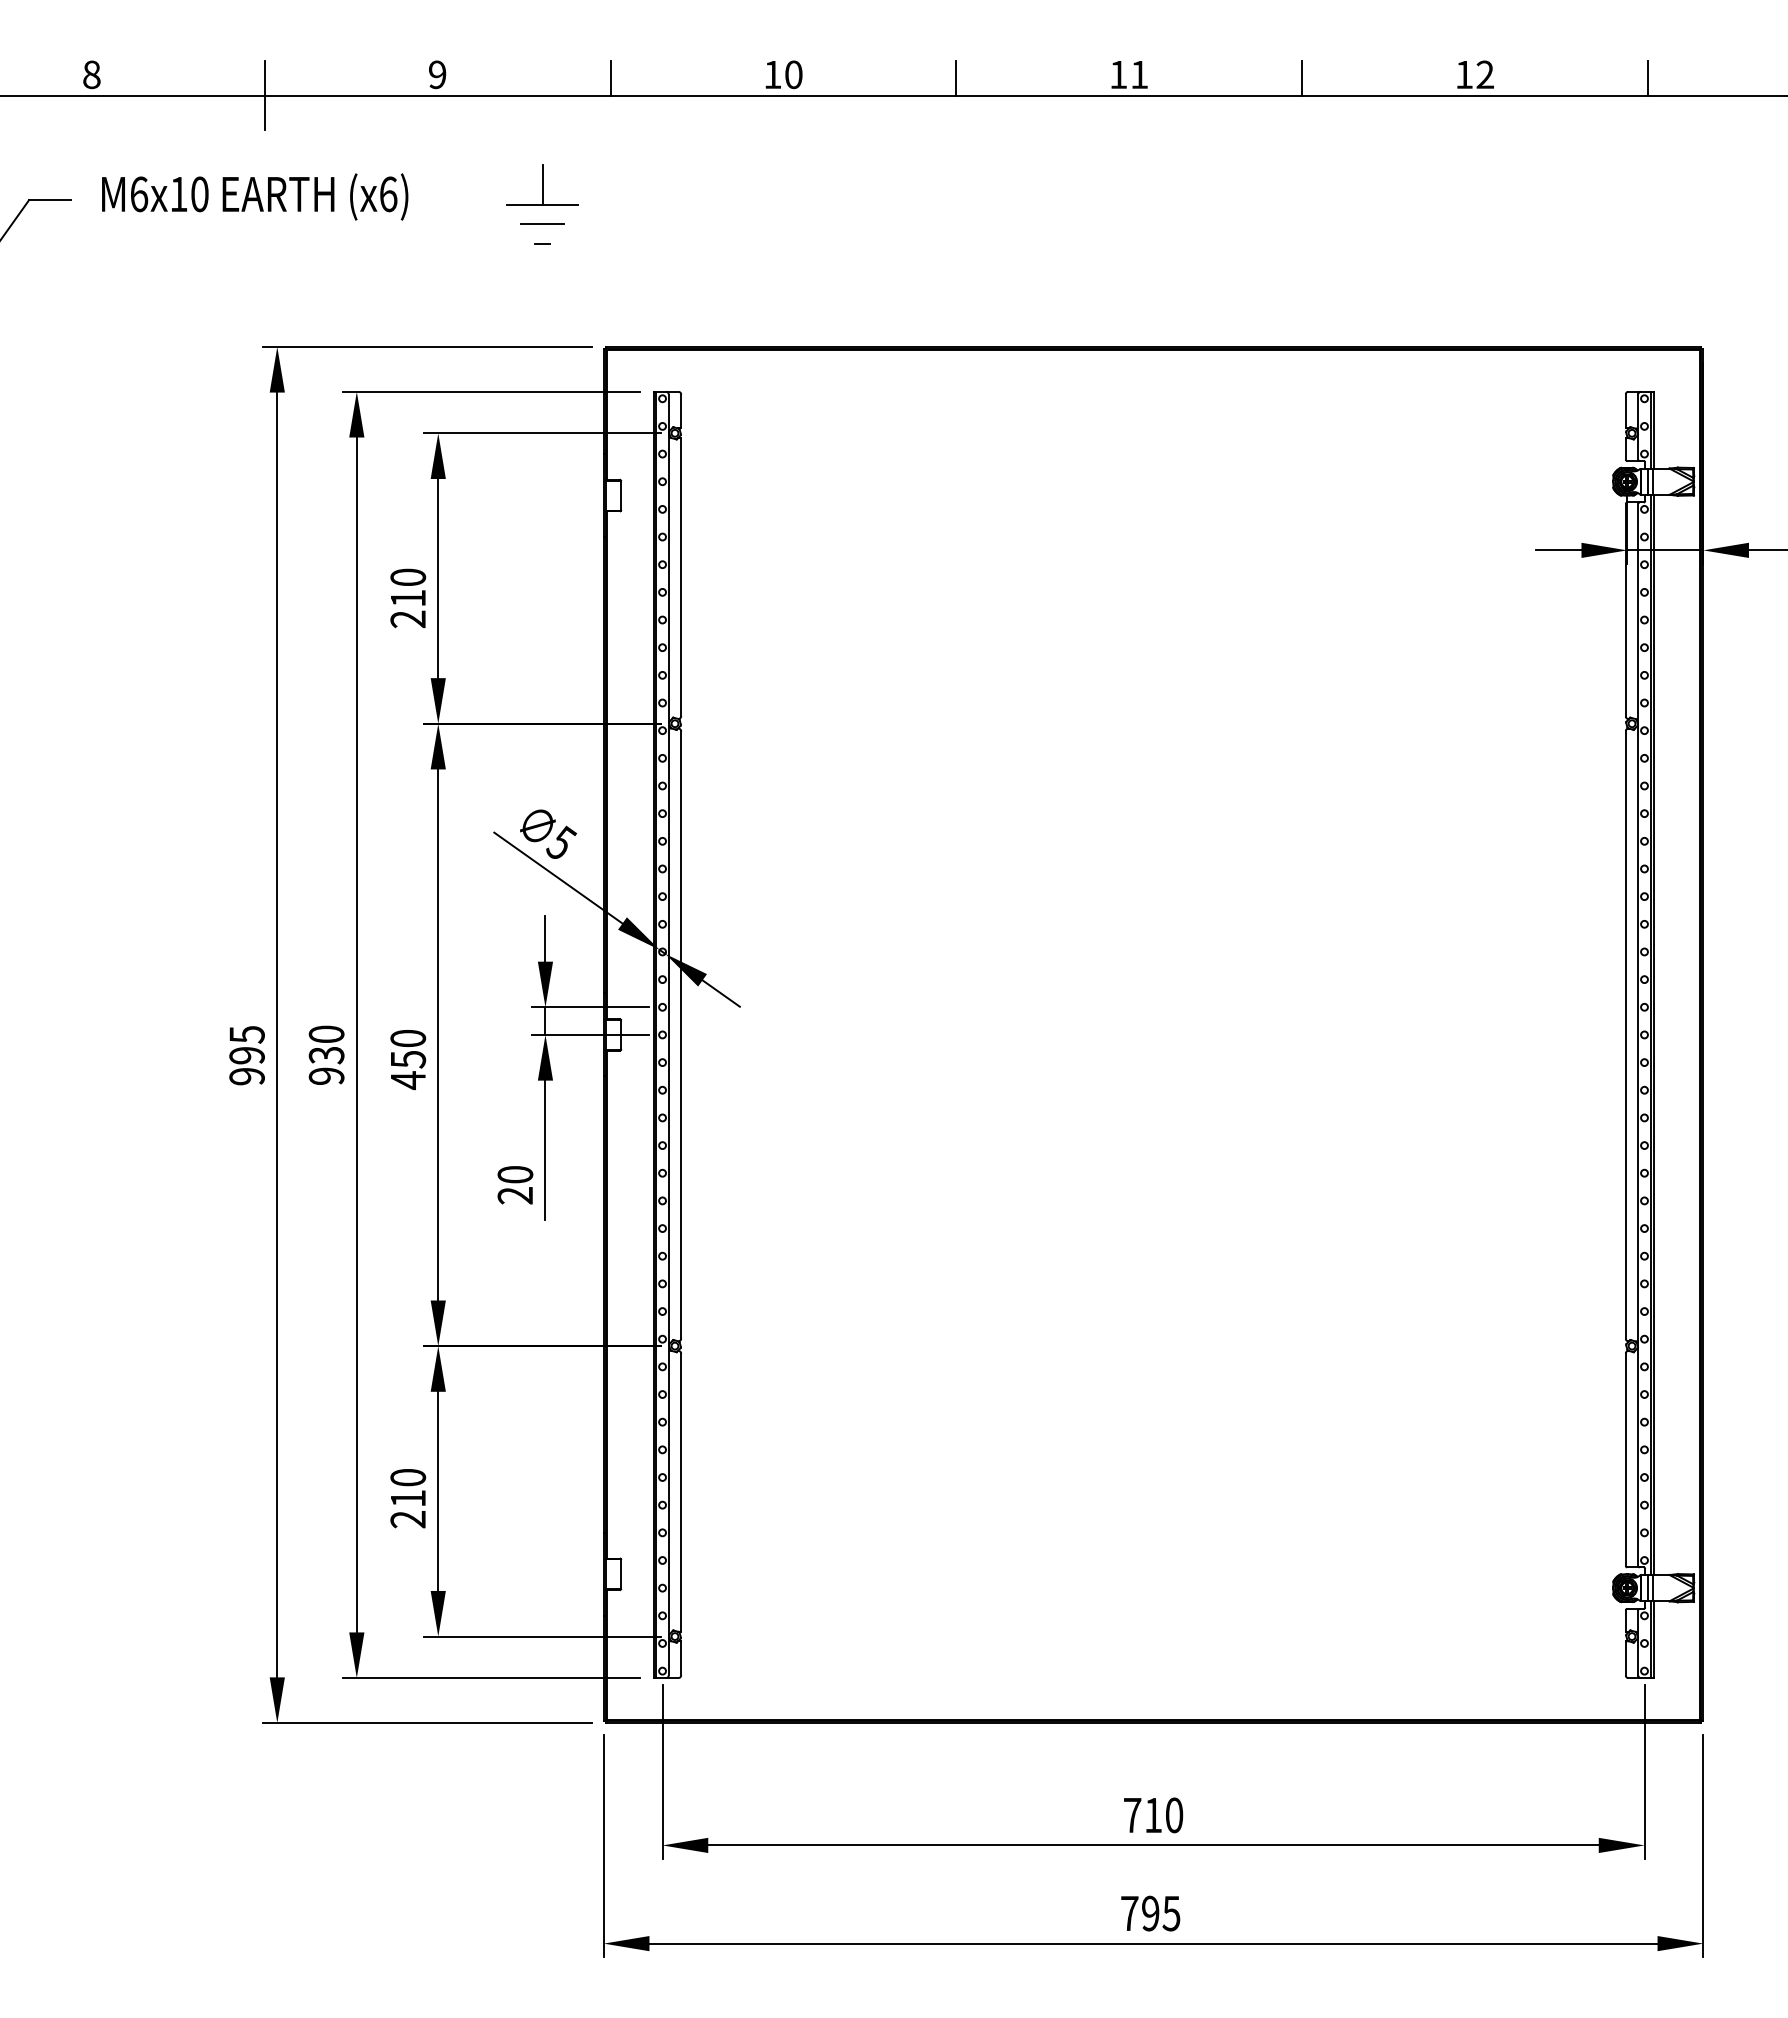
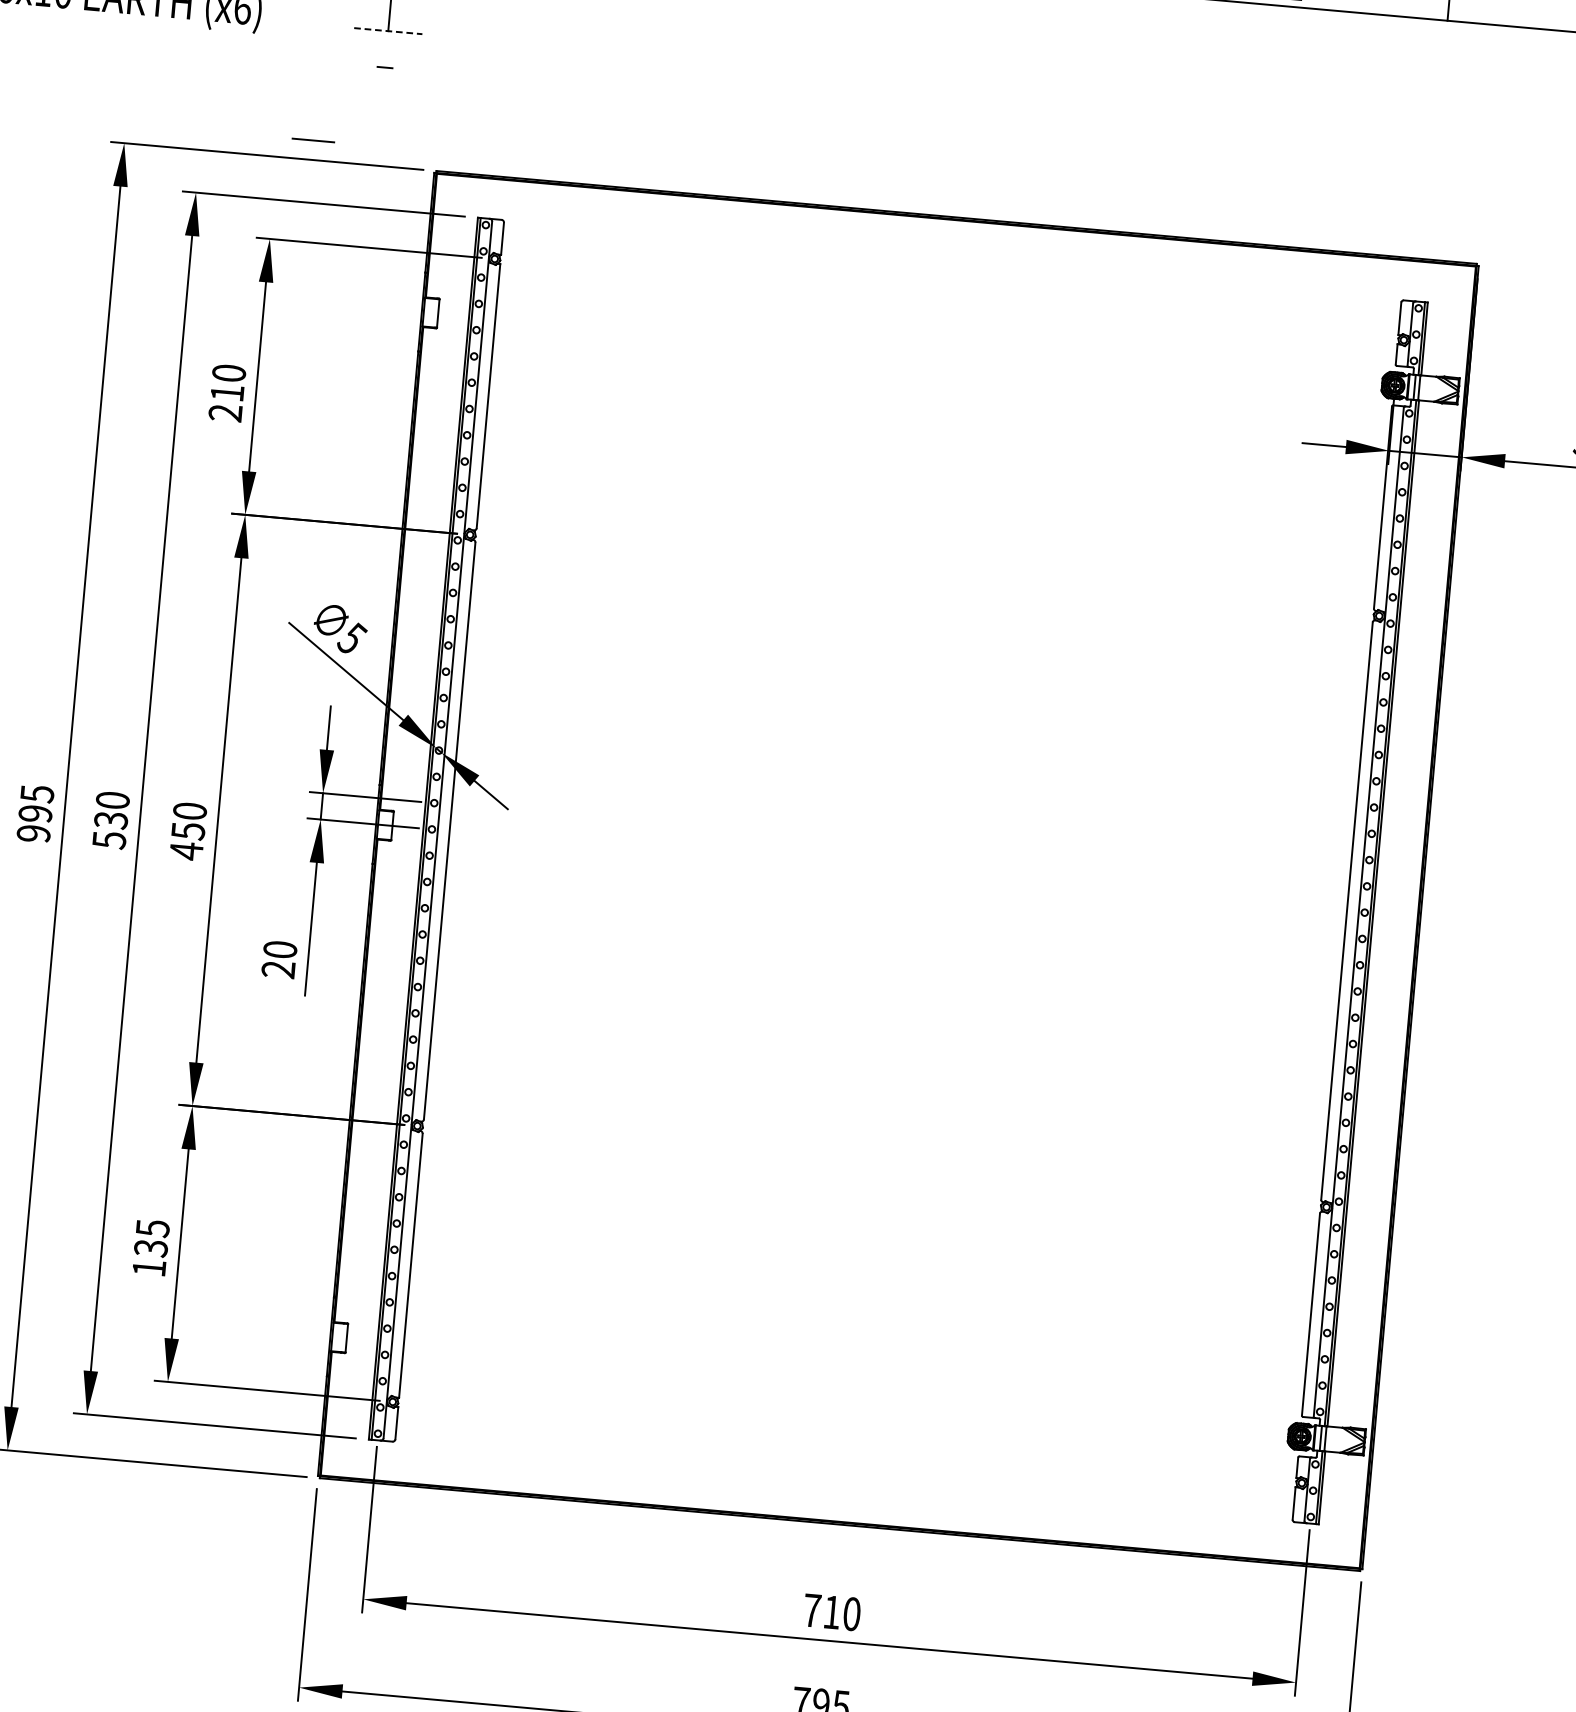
line: (542, 205) -> (388, 31), solid -> dashed
line: (542, 223) -> (313, 139), moved
text: (326, 1076) -> (109, 840), 930 -> 530
text: (408, 1498) -> (151, 1248), 210 -> 135

